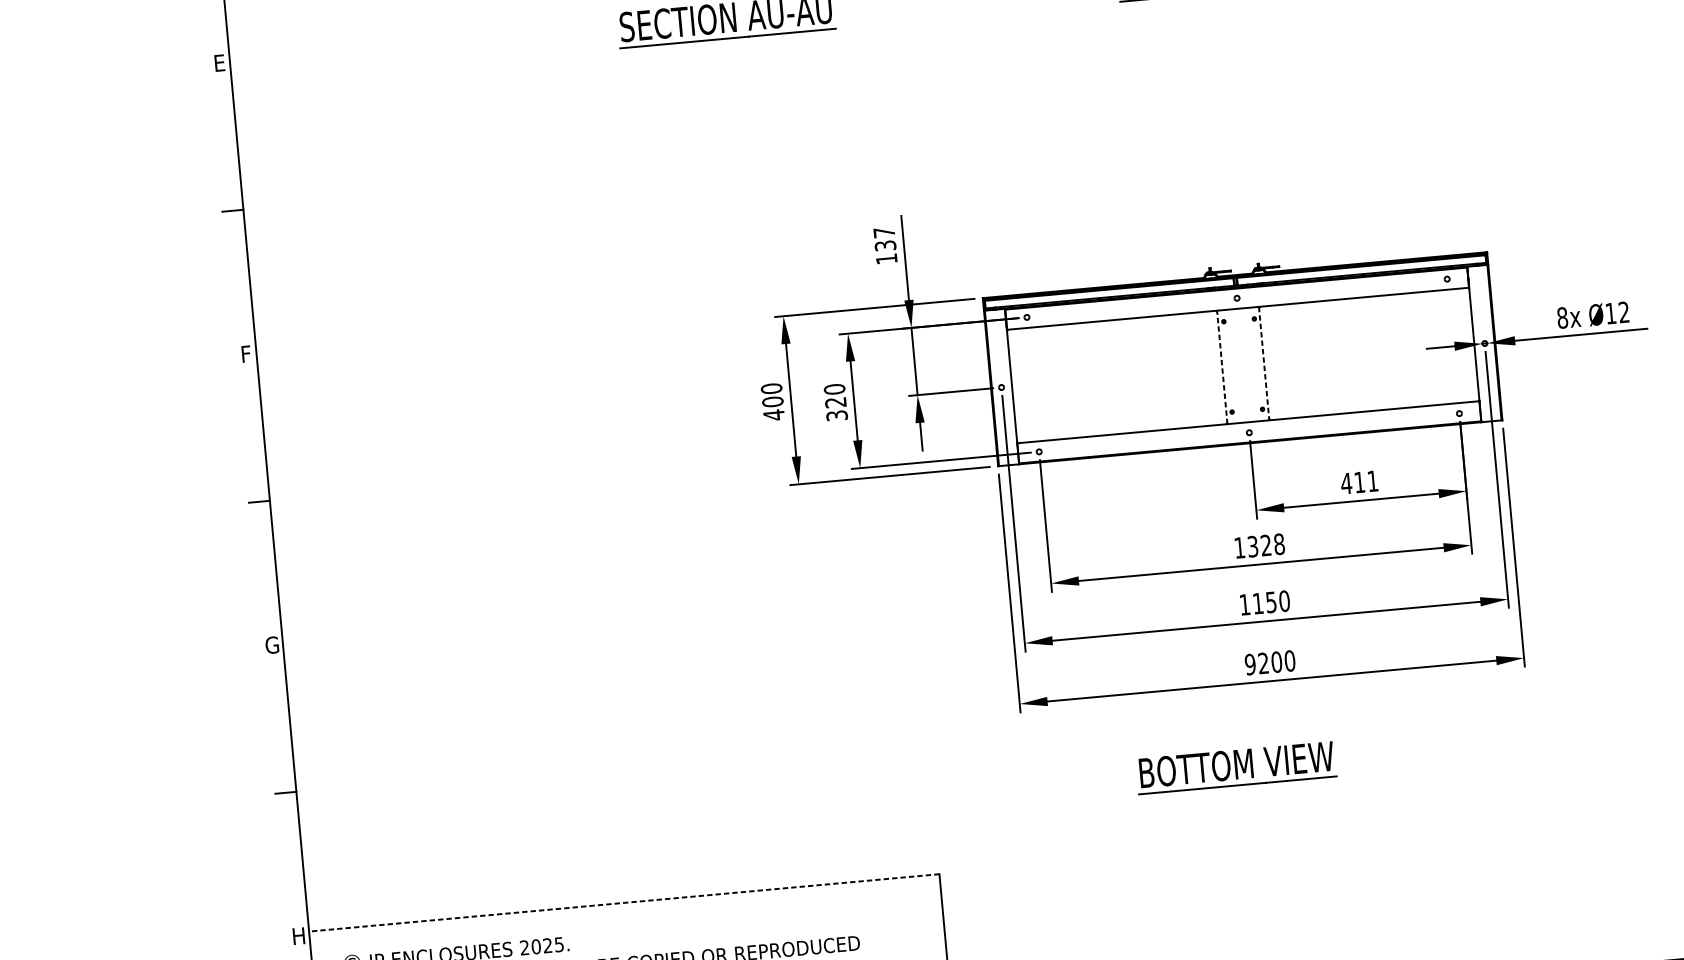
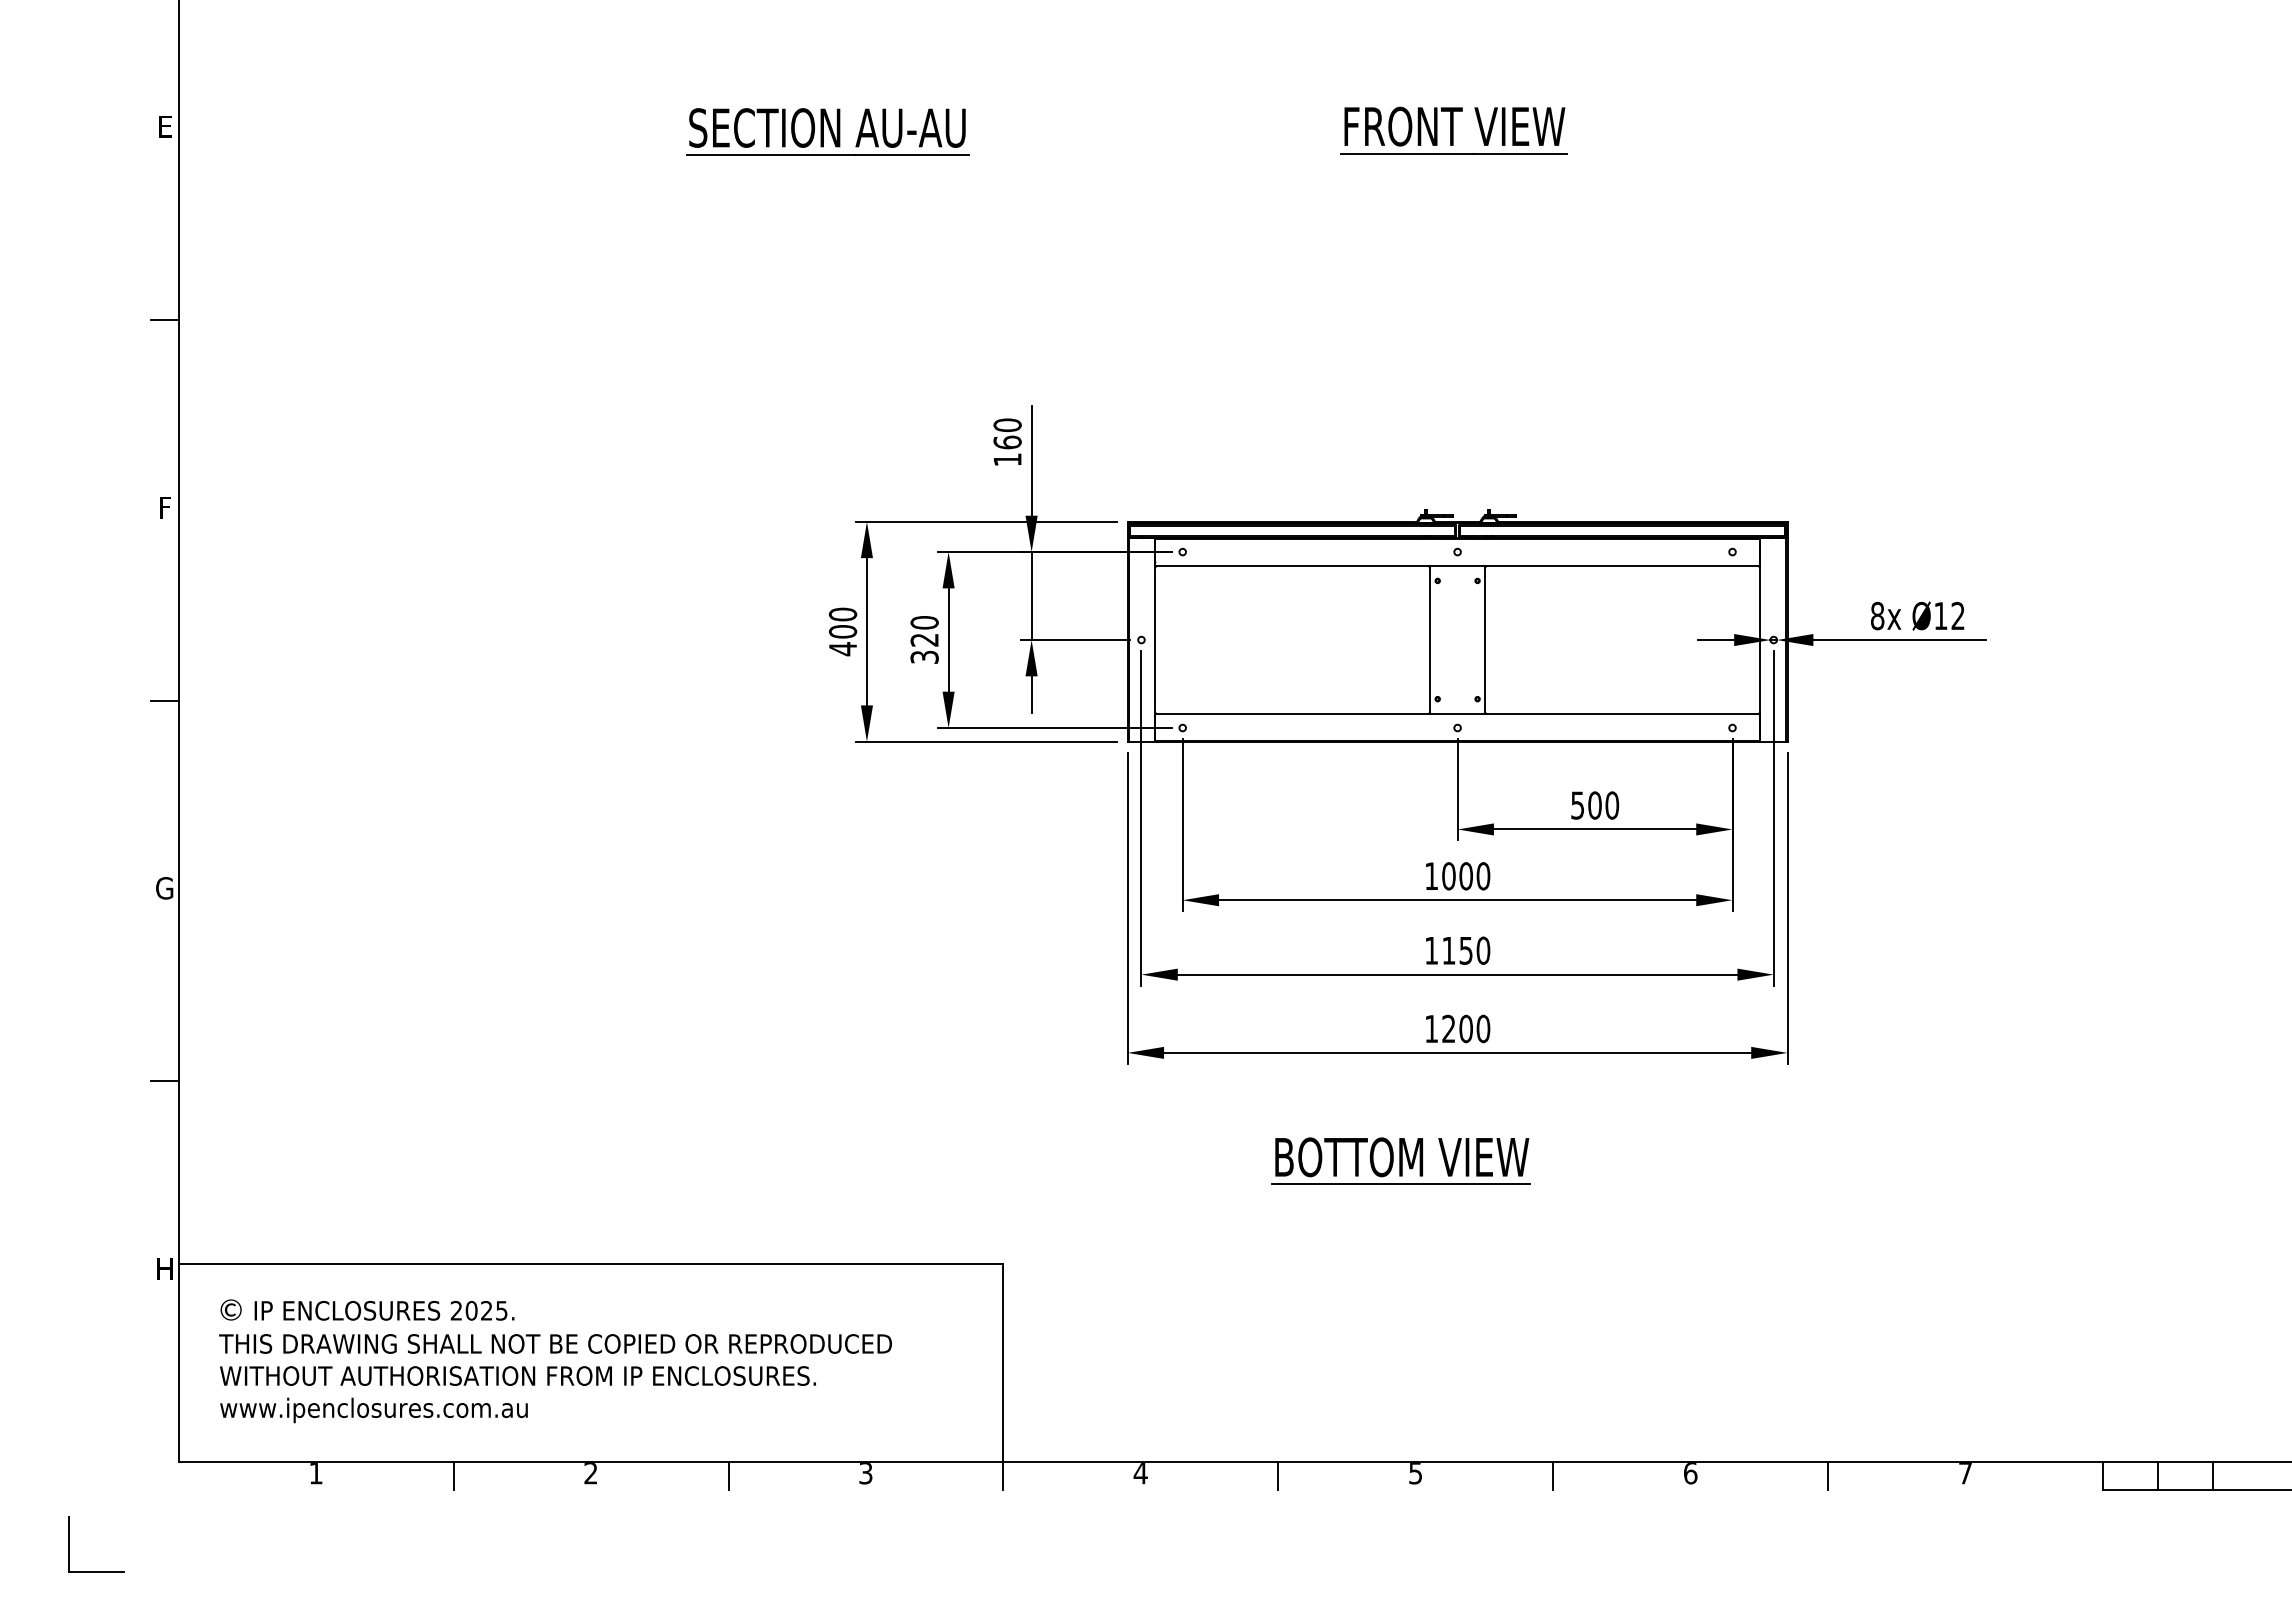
text: (884, 238) -> (1007, 433), 137 -> 160
line: (1263, 363) -> (1484, 640), dashed -> solid
line: (1222, 366) -> (1430, 639), dashed -> solid
text: (1359, 482) -> (1594, 805), 411 -> 500
text: (1266, 545) -> (1466, 876), 1328 -> 1000
text: (1250, 664) -> (1431, 1028), 9200 -> 1200
line: (623, 903) -> (590, 1264), dashed -> solid

